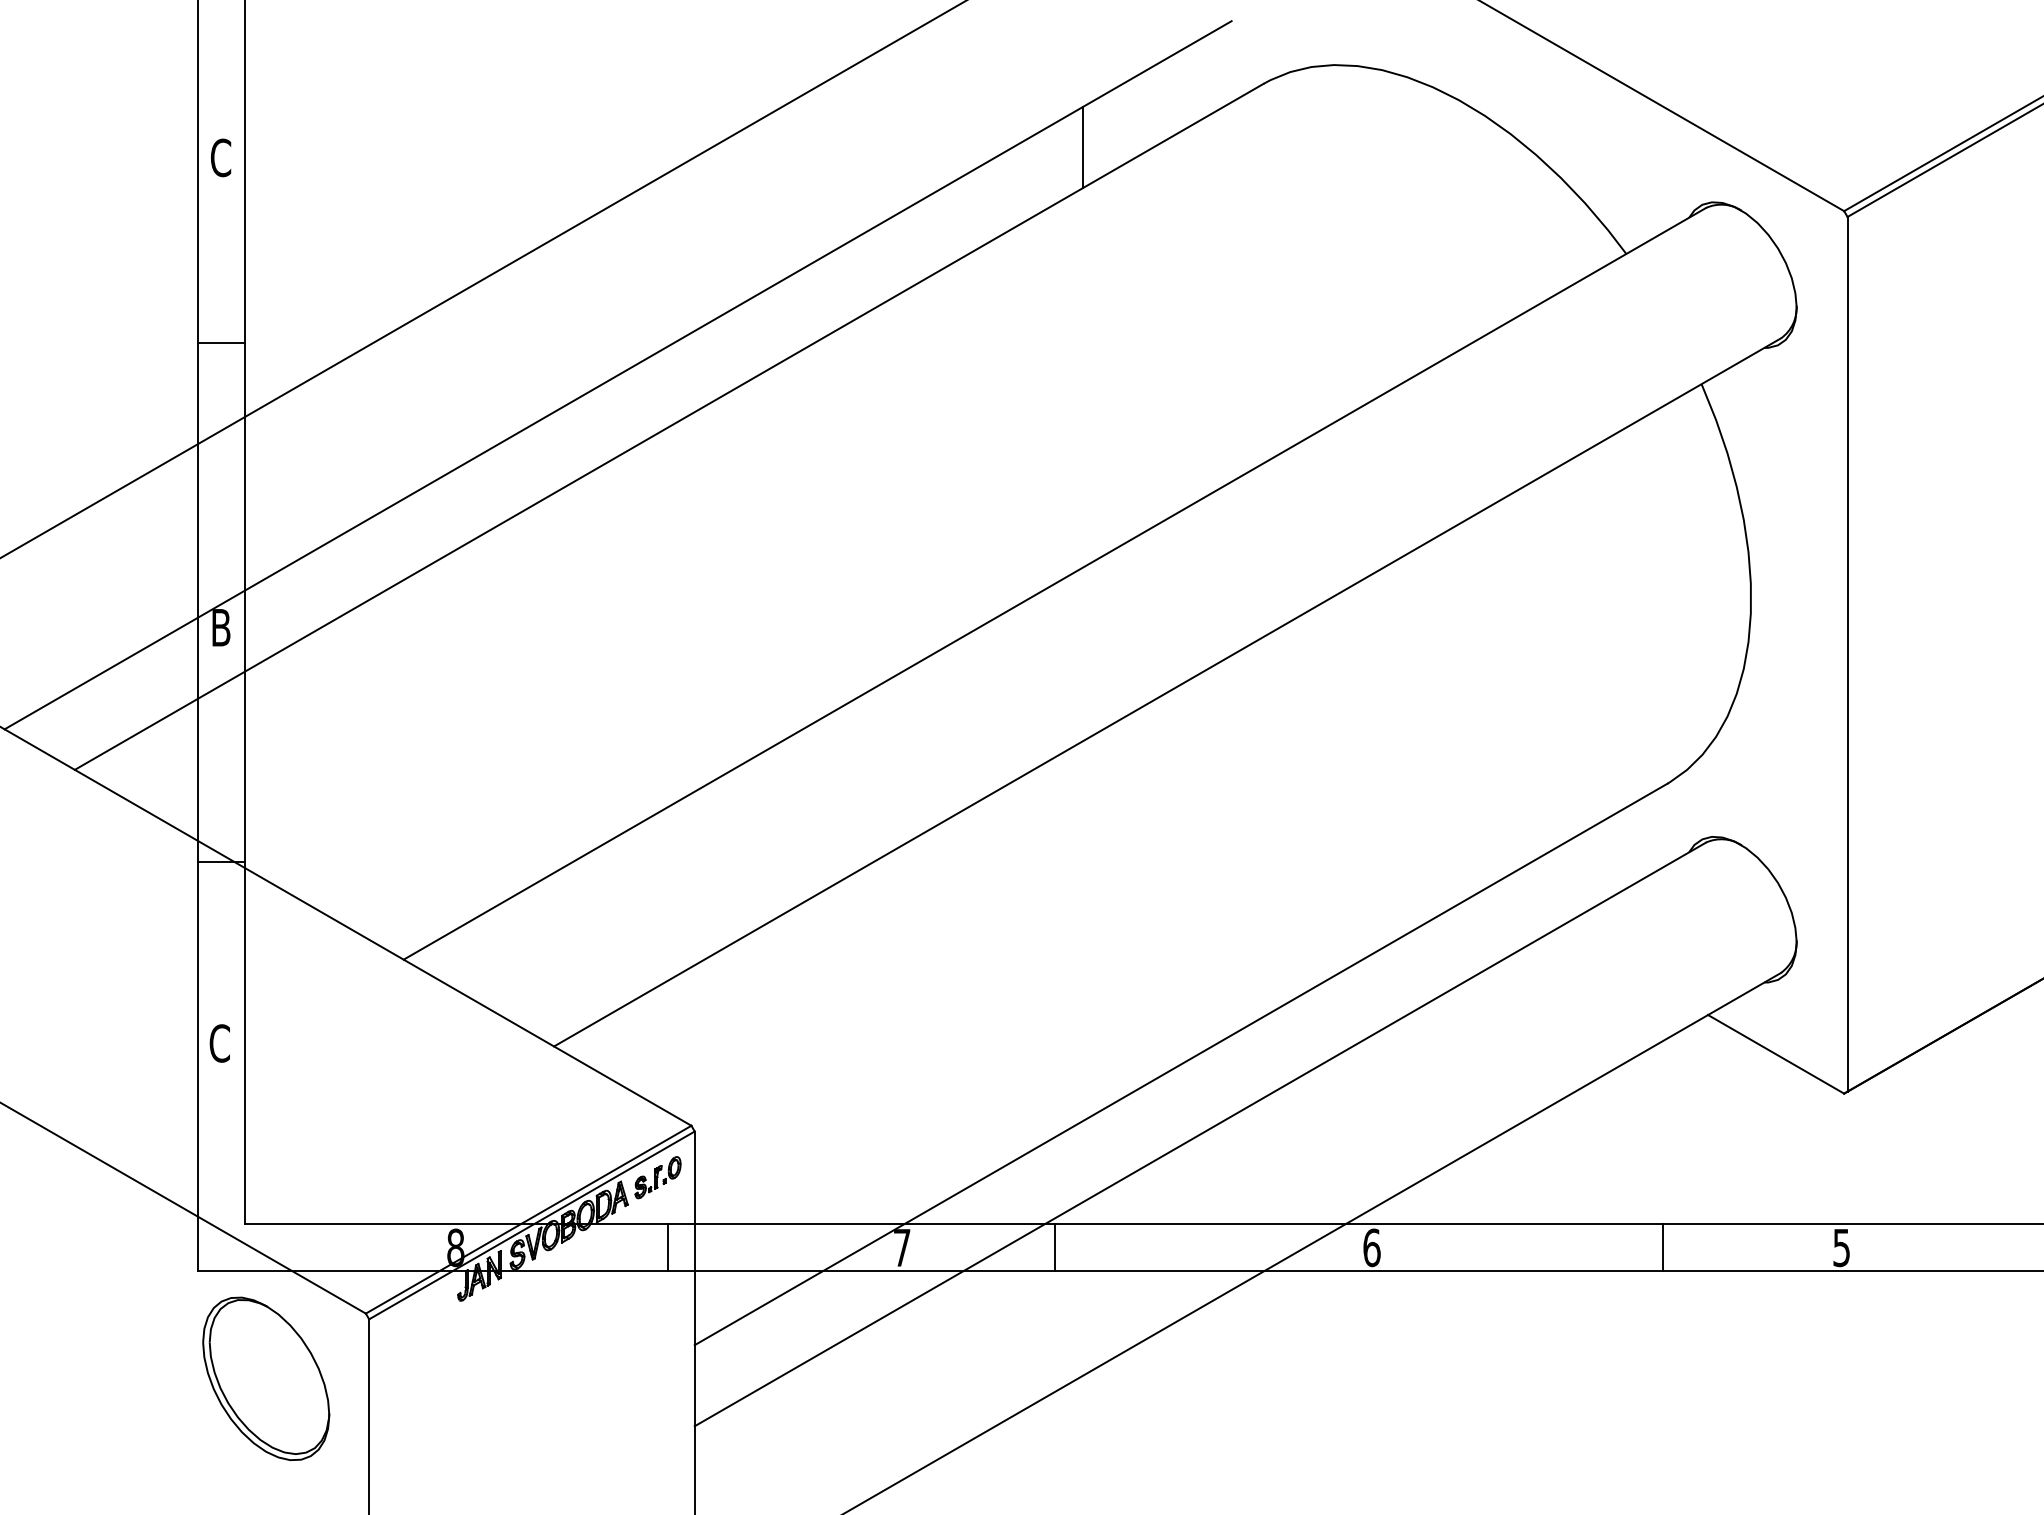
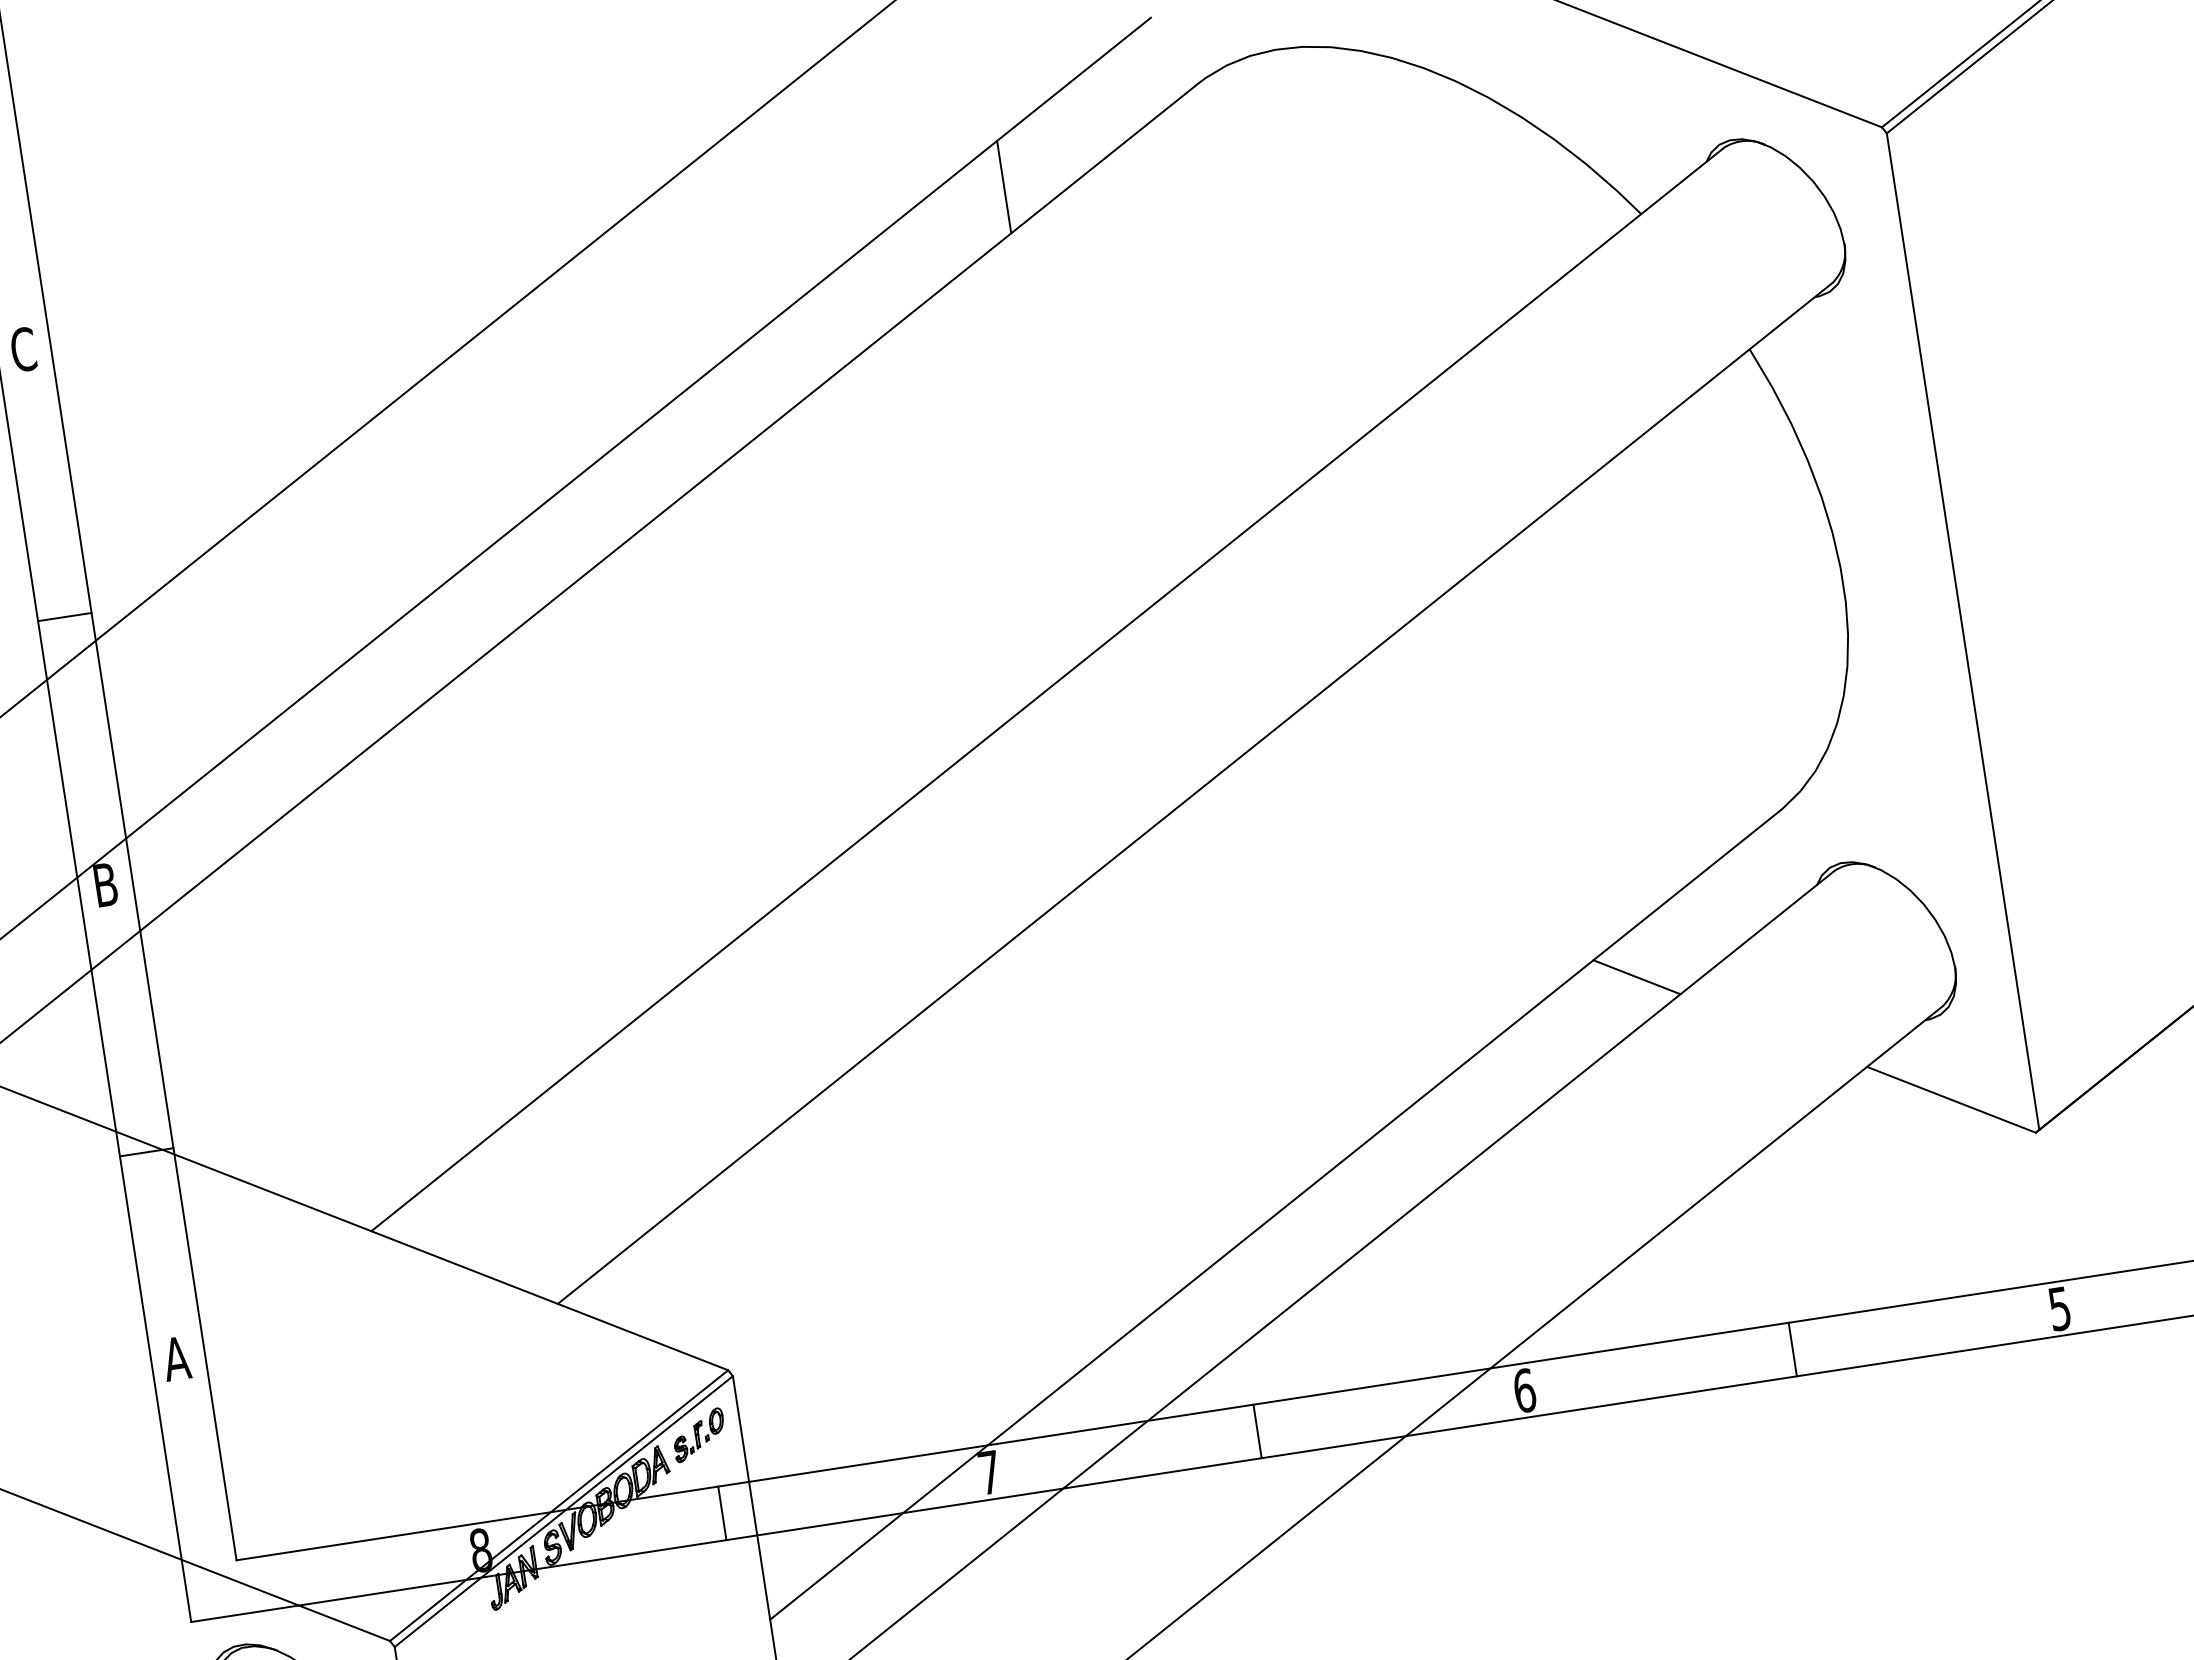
line: (220, 342) -> (63, 616), moved
line: (1522, 907) -> (1636, 976), added
text: (219, 1043) -> (176, 1358), C -> A
line: (1055, 1247) -> (1257, 1431), moved
line: (1663, 1247) -> (1792, 1349), moved

